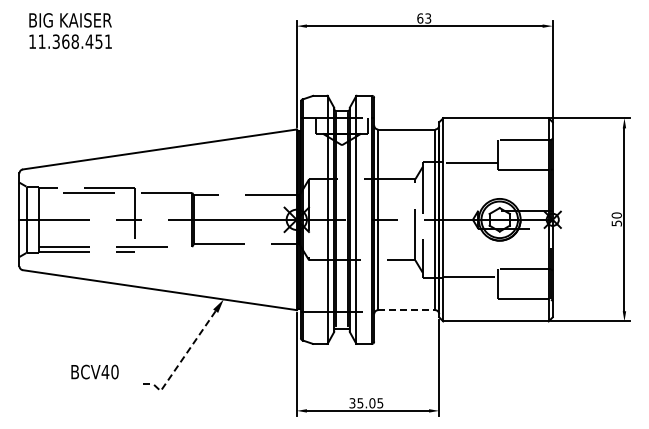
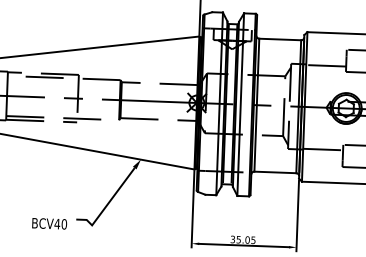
line: (407, 310) -> (275, 172), dashed -> solid
line: (179, 363) -> (106, 205), dashed -> solid
text: (94, 371) -> (49, 223), moved

